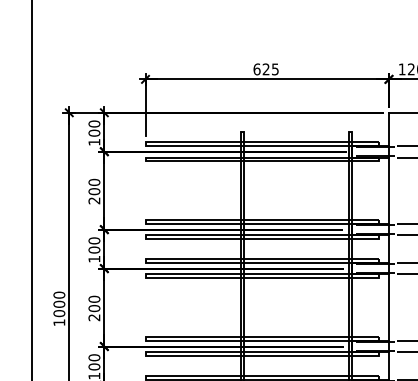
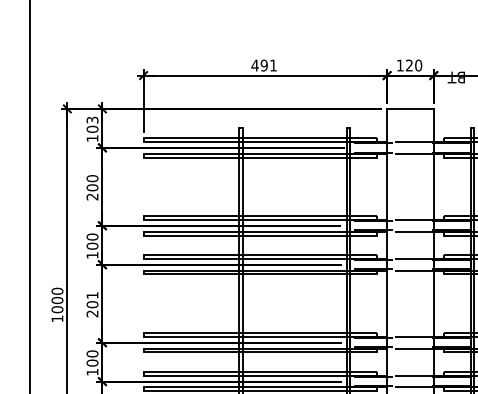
text: (265, 69) -> (263, 65), 625 -> 491
text: (94, 123) -> (92, 119), 100 -> 103
text: (94, 299) -> (92, 295), 200 -> 201

